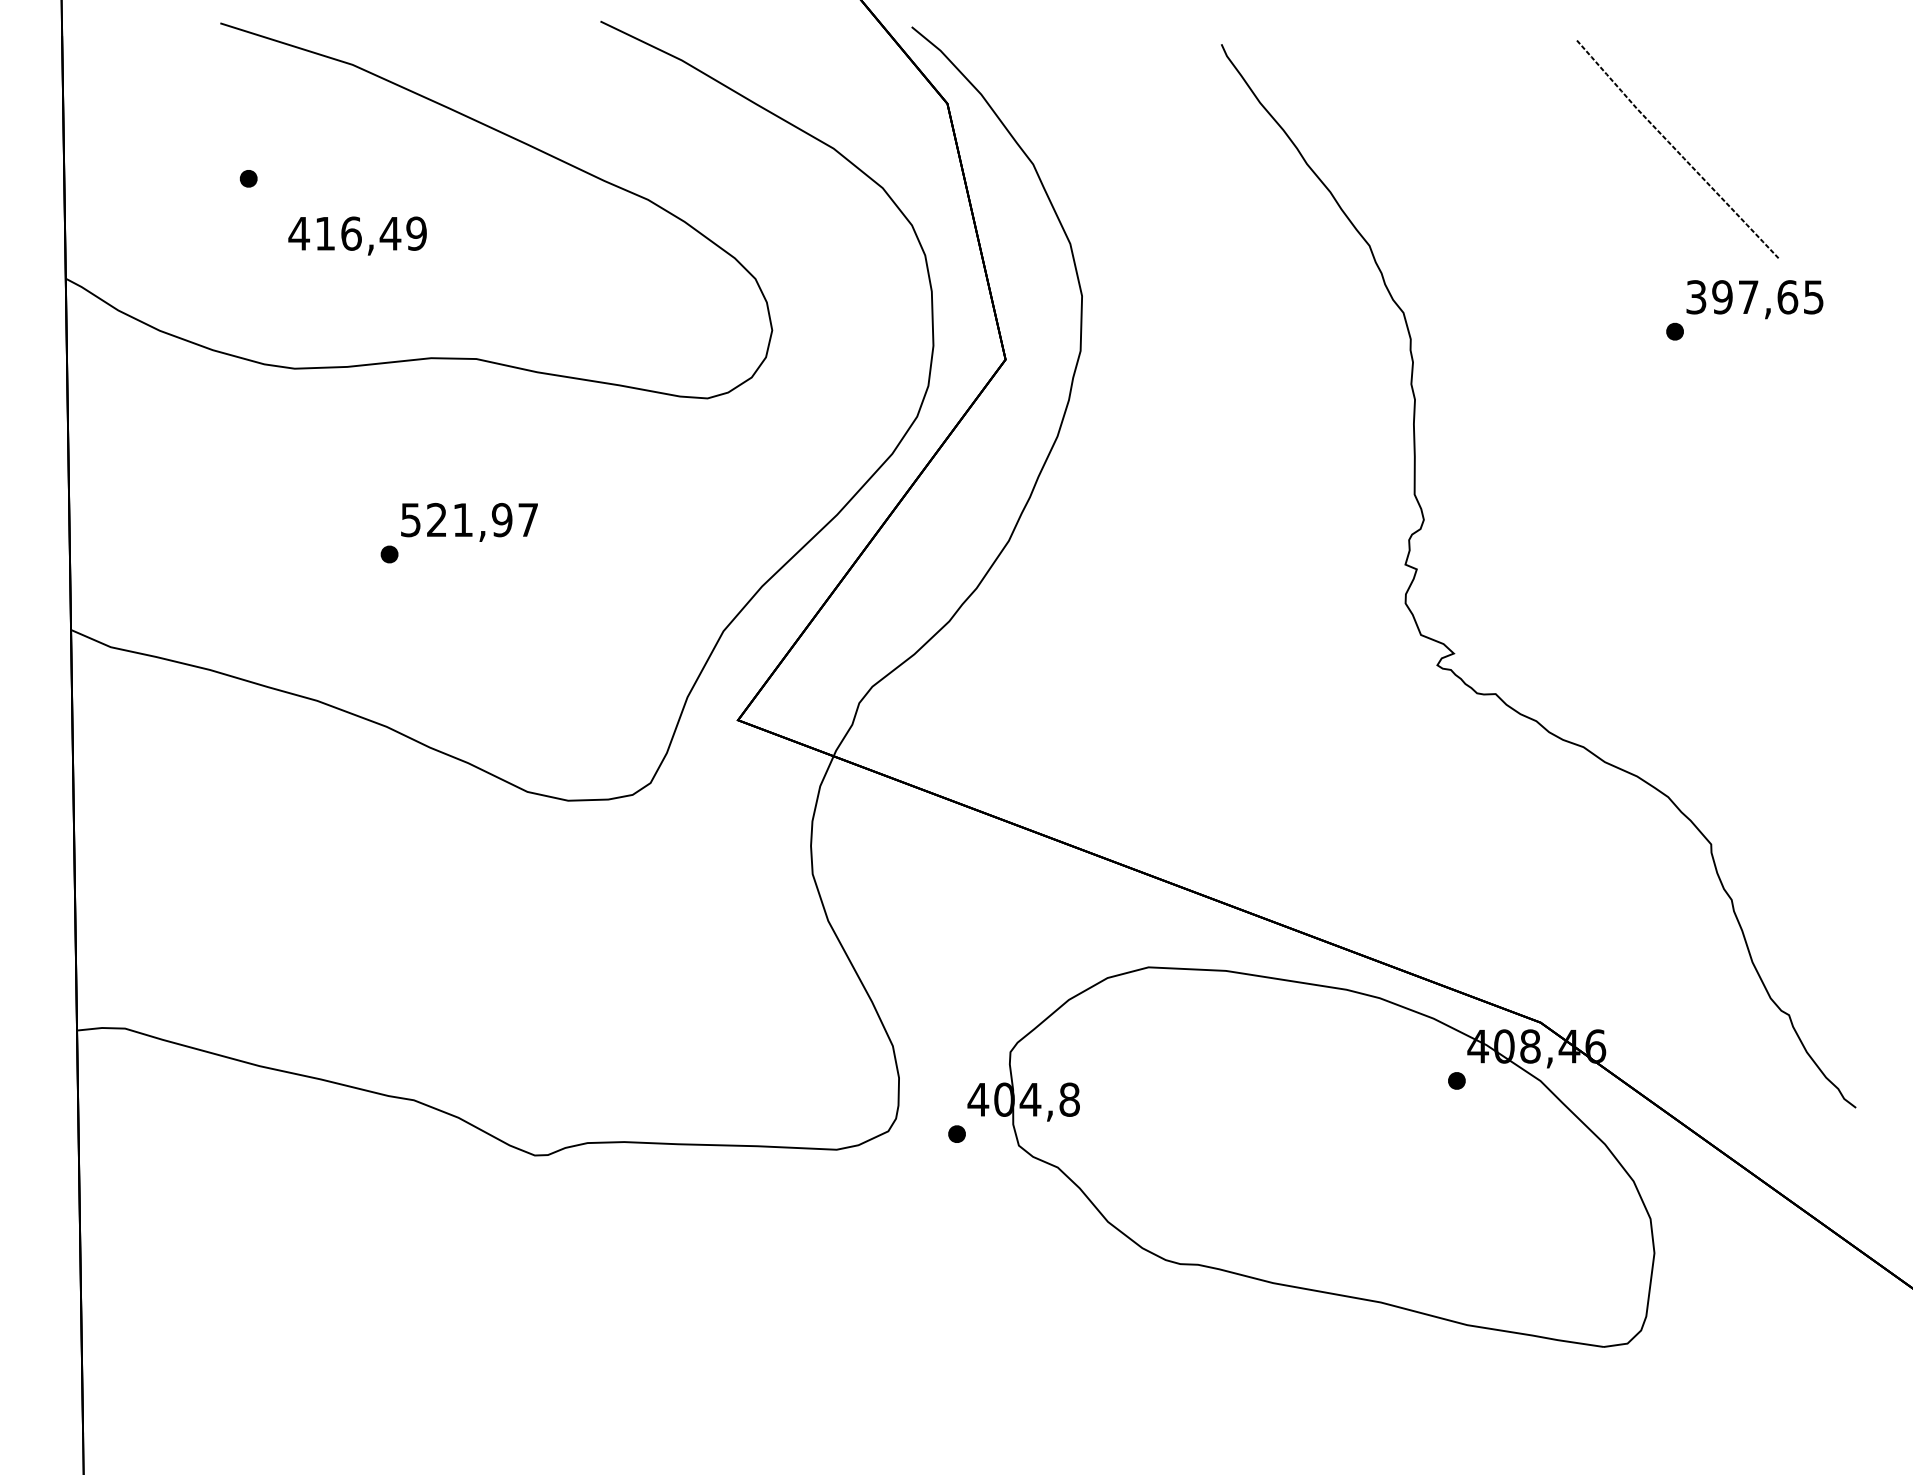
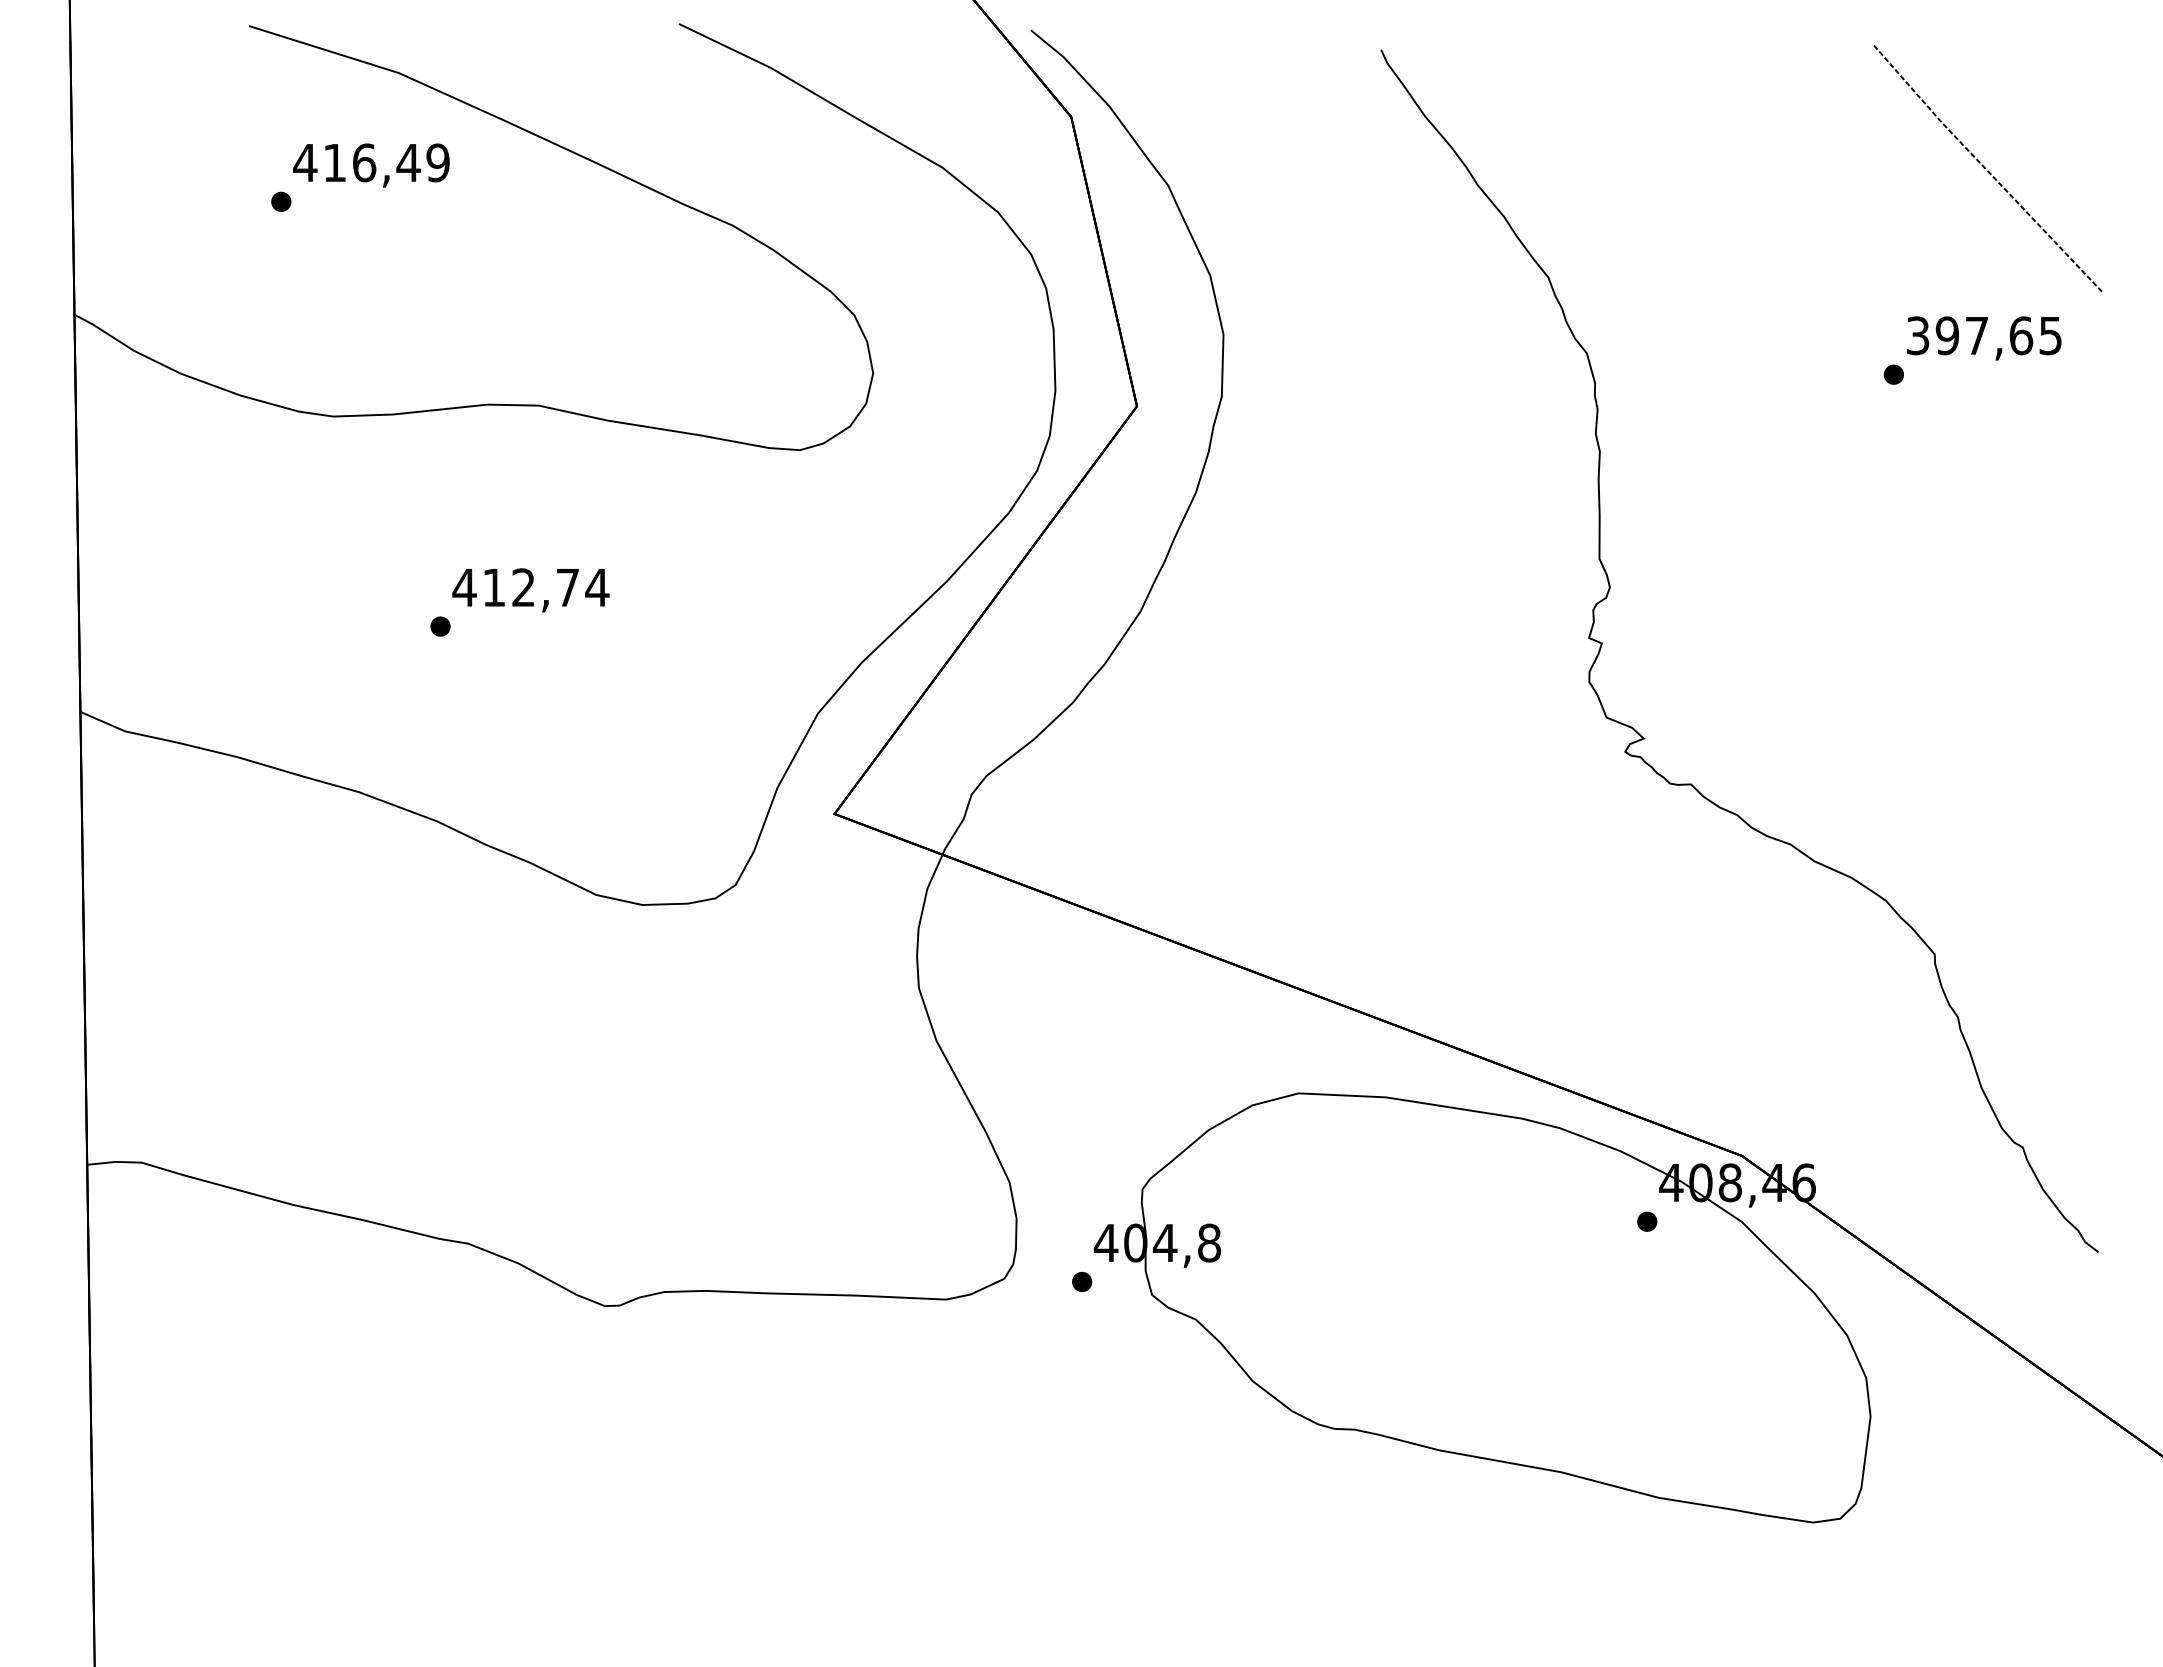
curve: (1676, 149) -> (1986, 168), moved
text: (357, 235) -> (371, 165), moved
text: (469, 519) -> (530, 587), 521,97 -> 412,74

